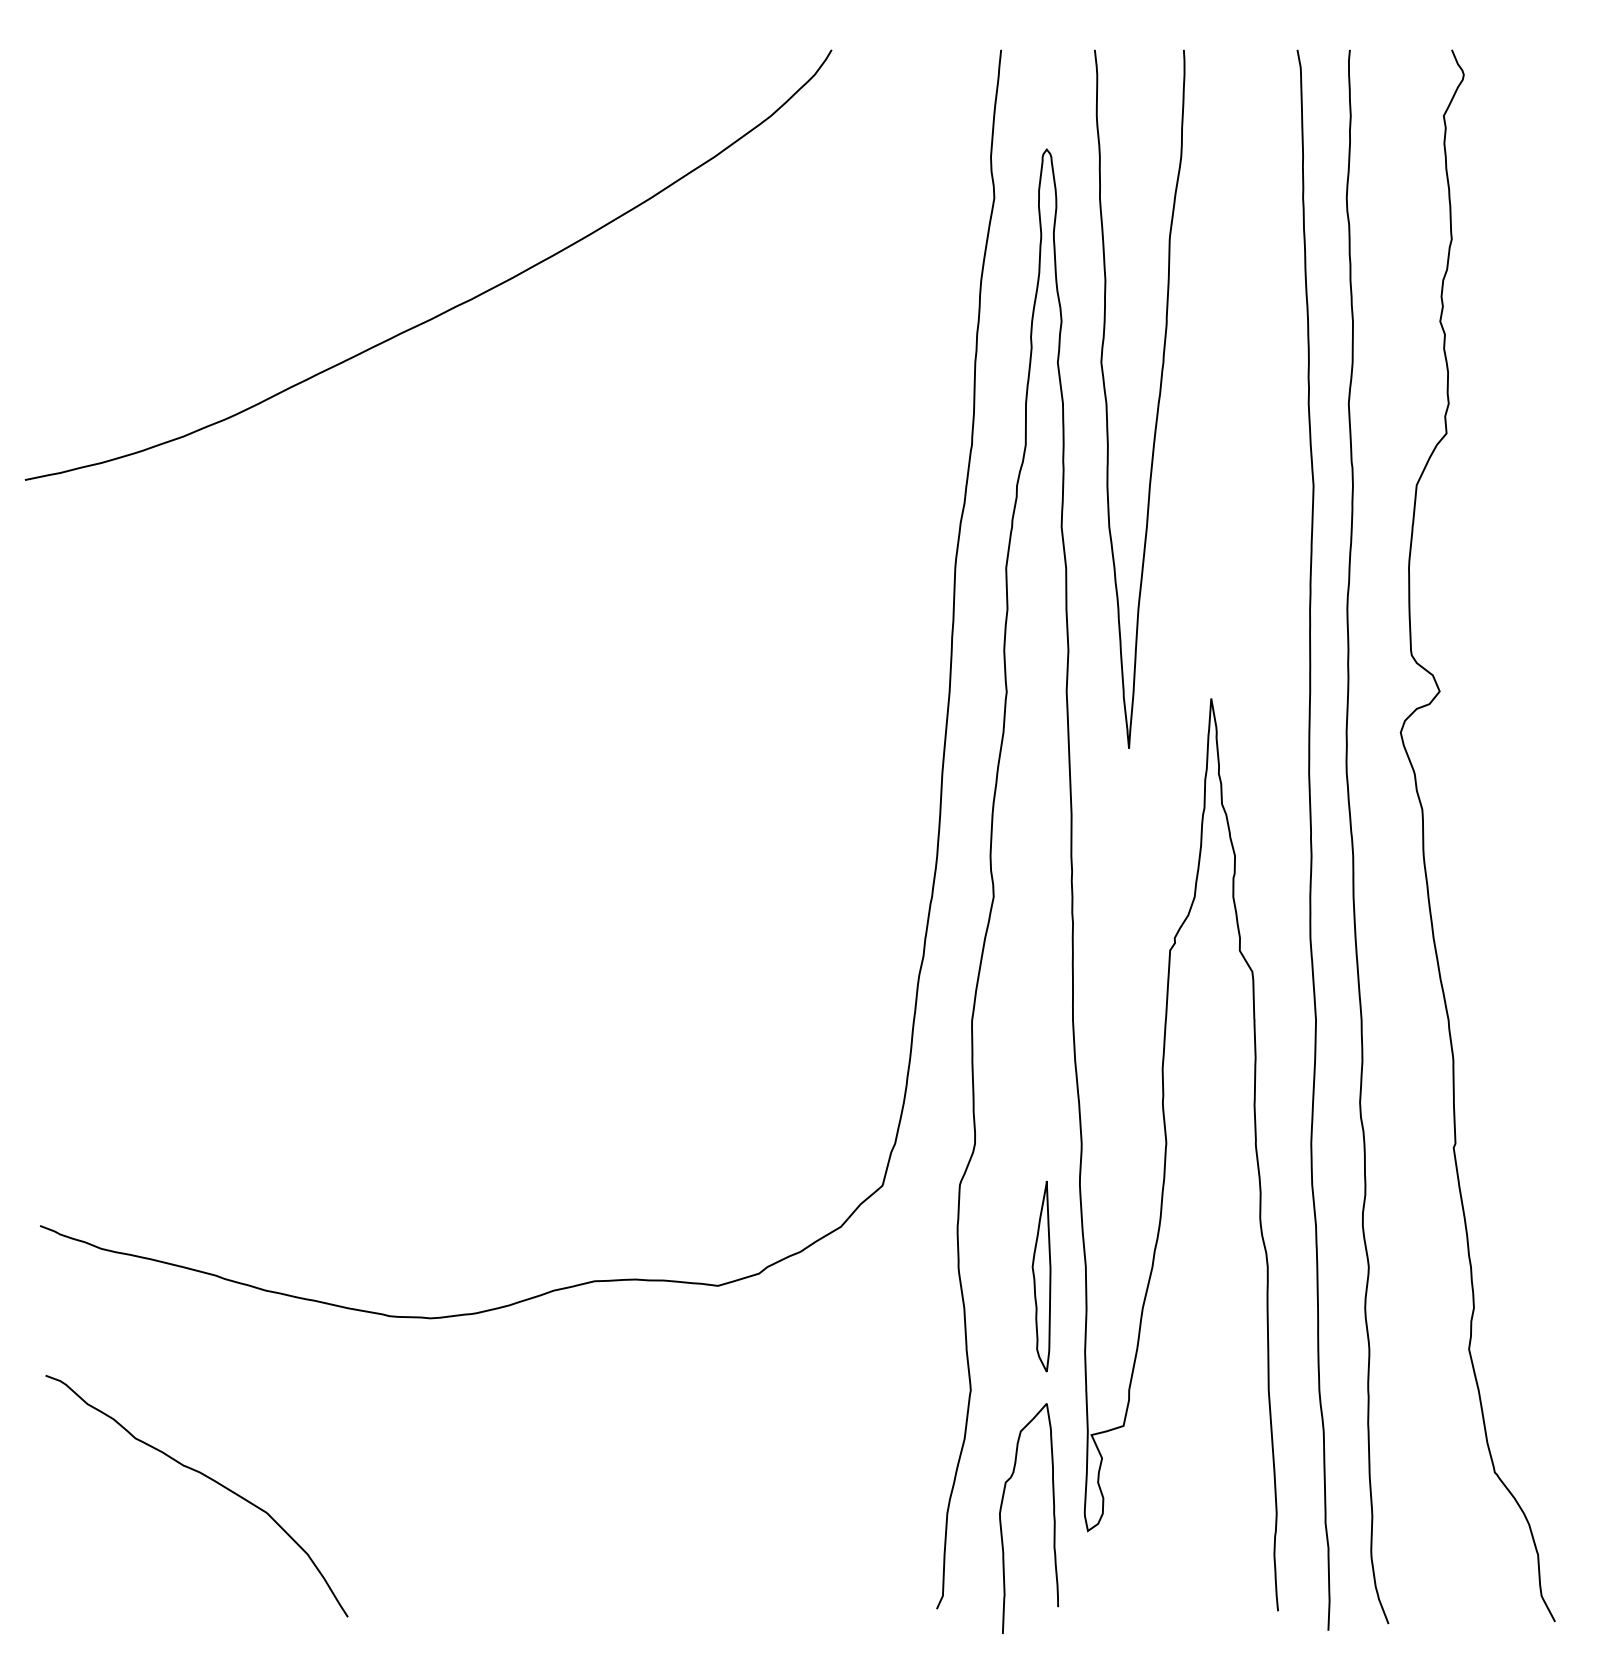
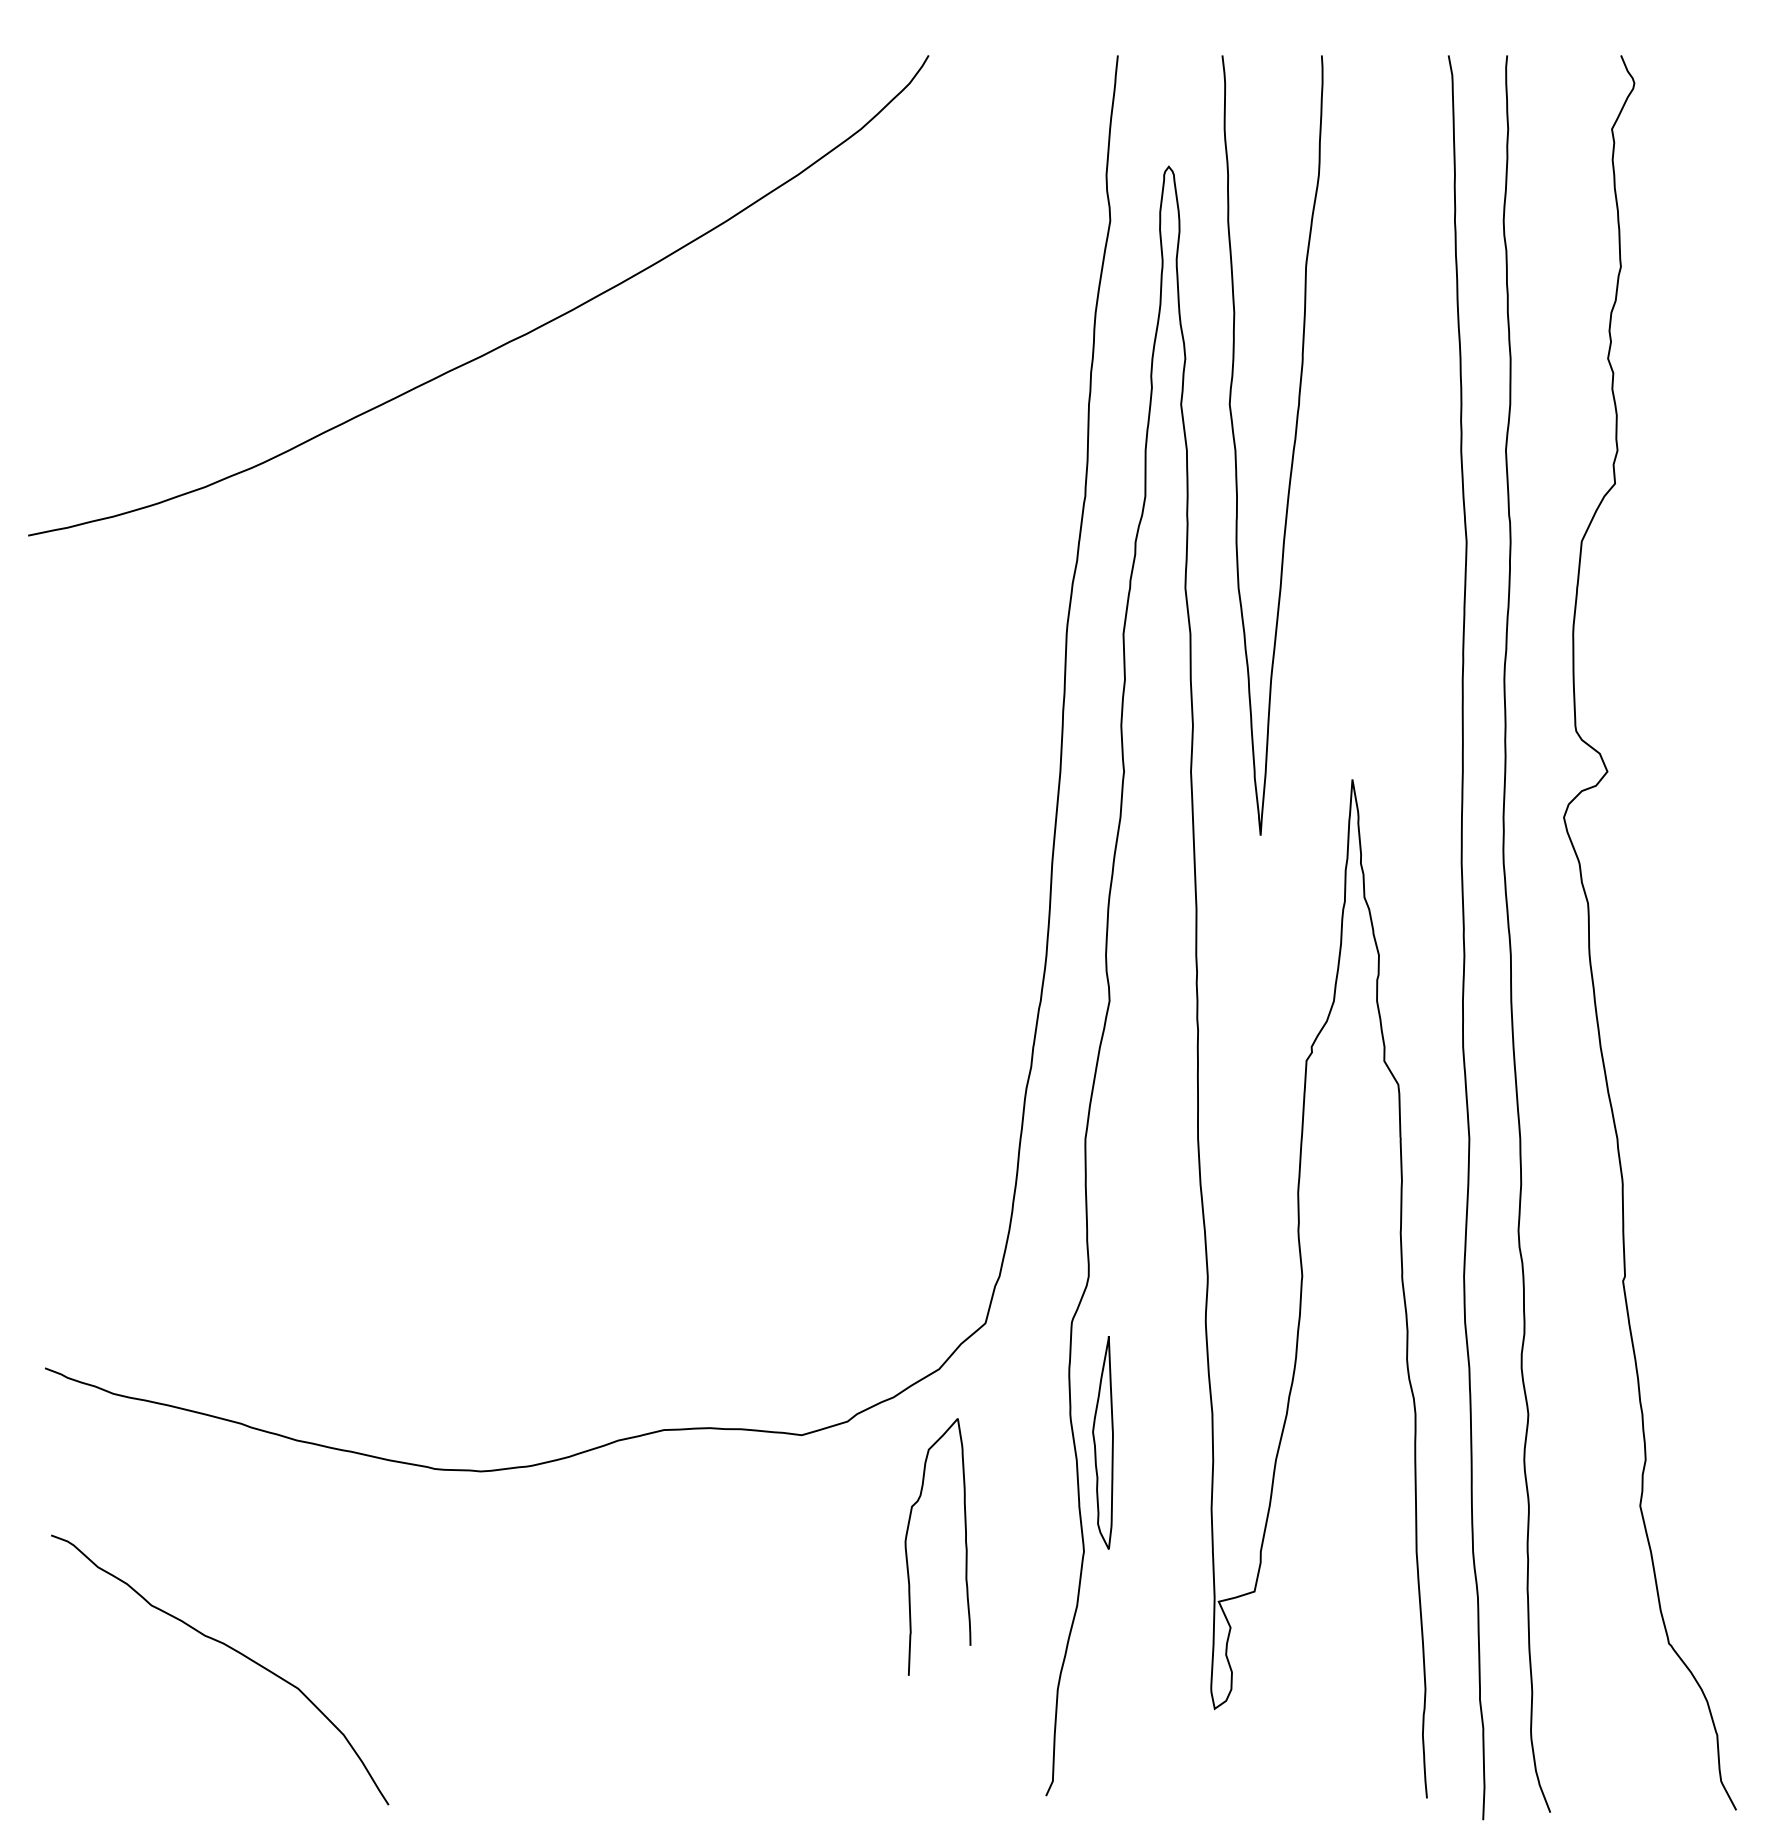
part: (1041, 1276) -> (1102, 1442), moved
curve: (1053, 1518) -> (965, 1546), moved

